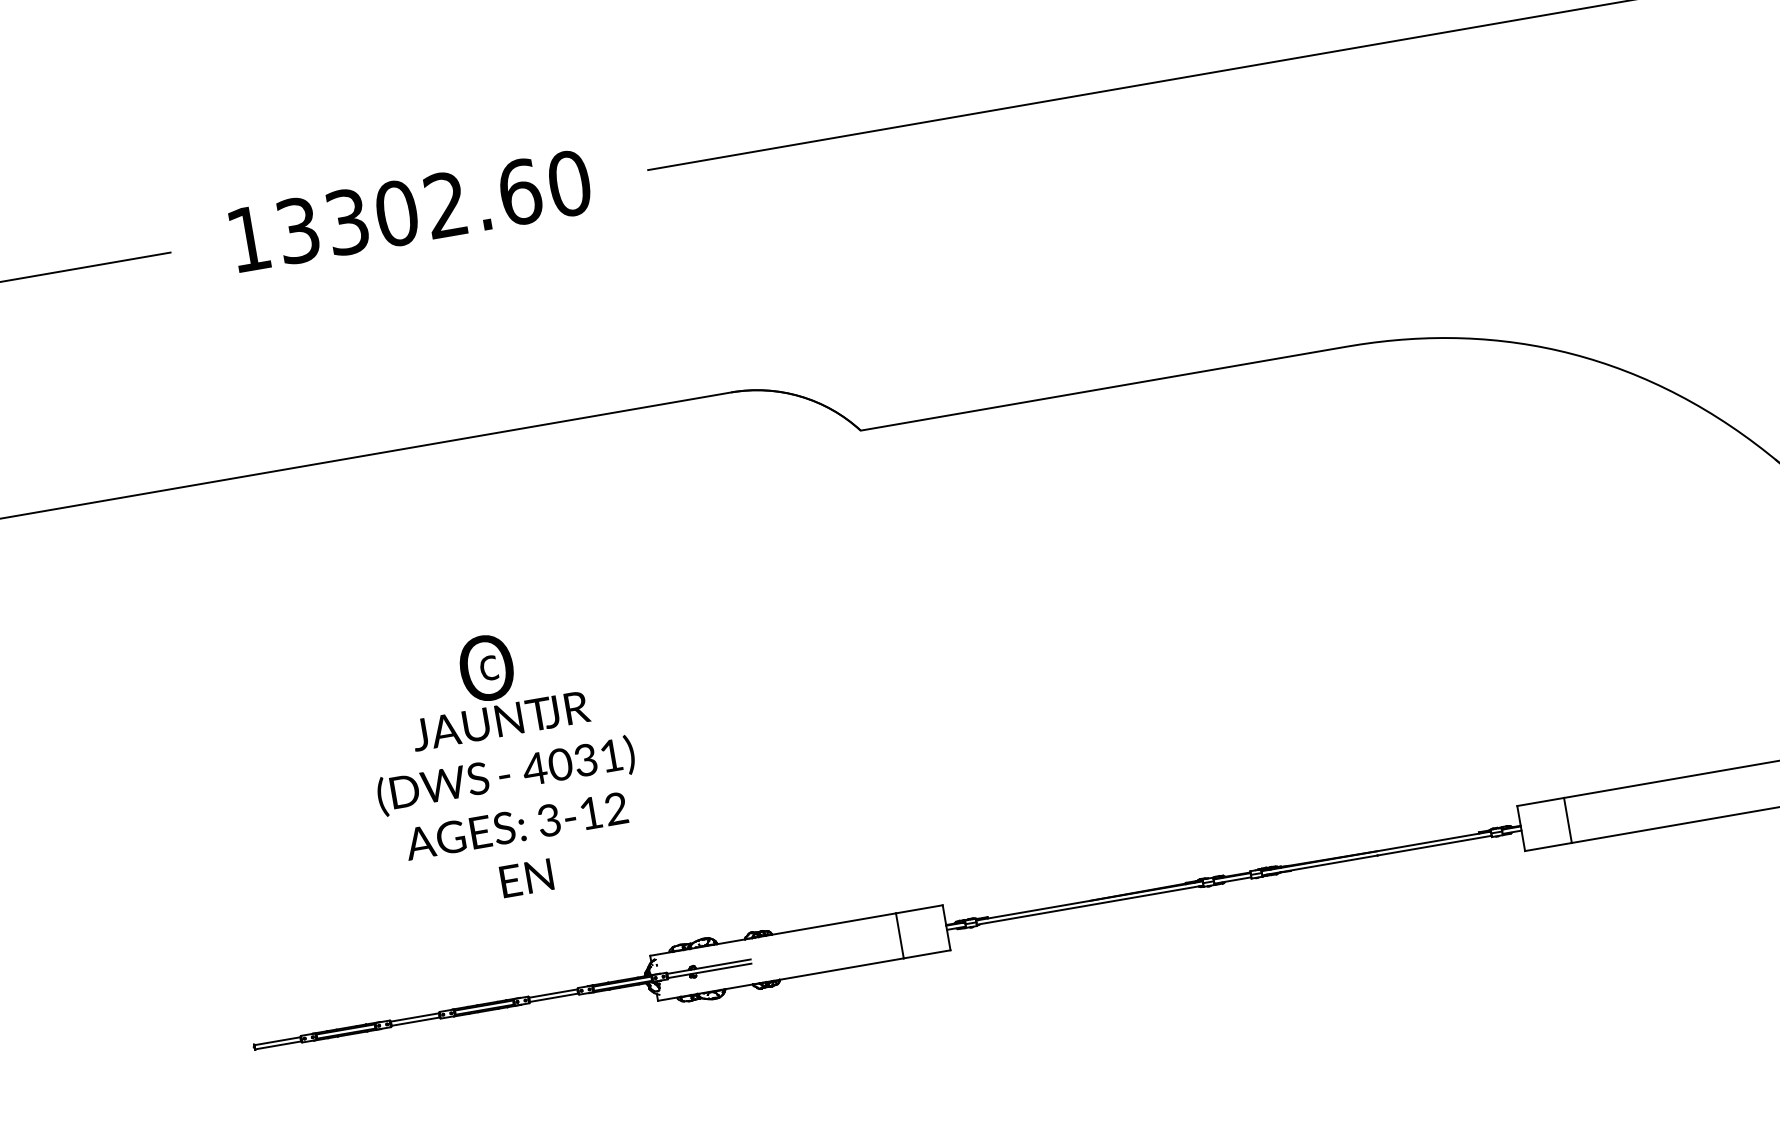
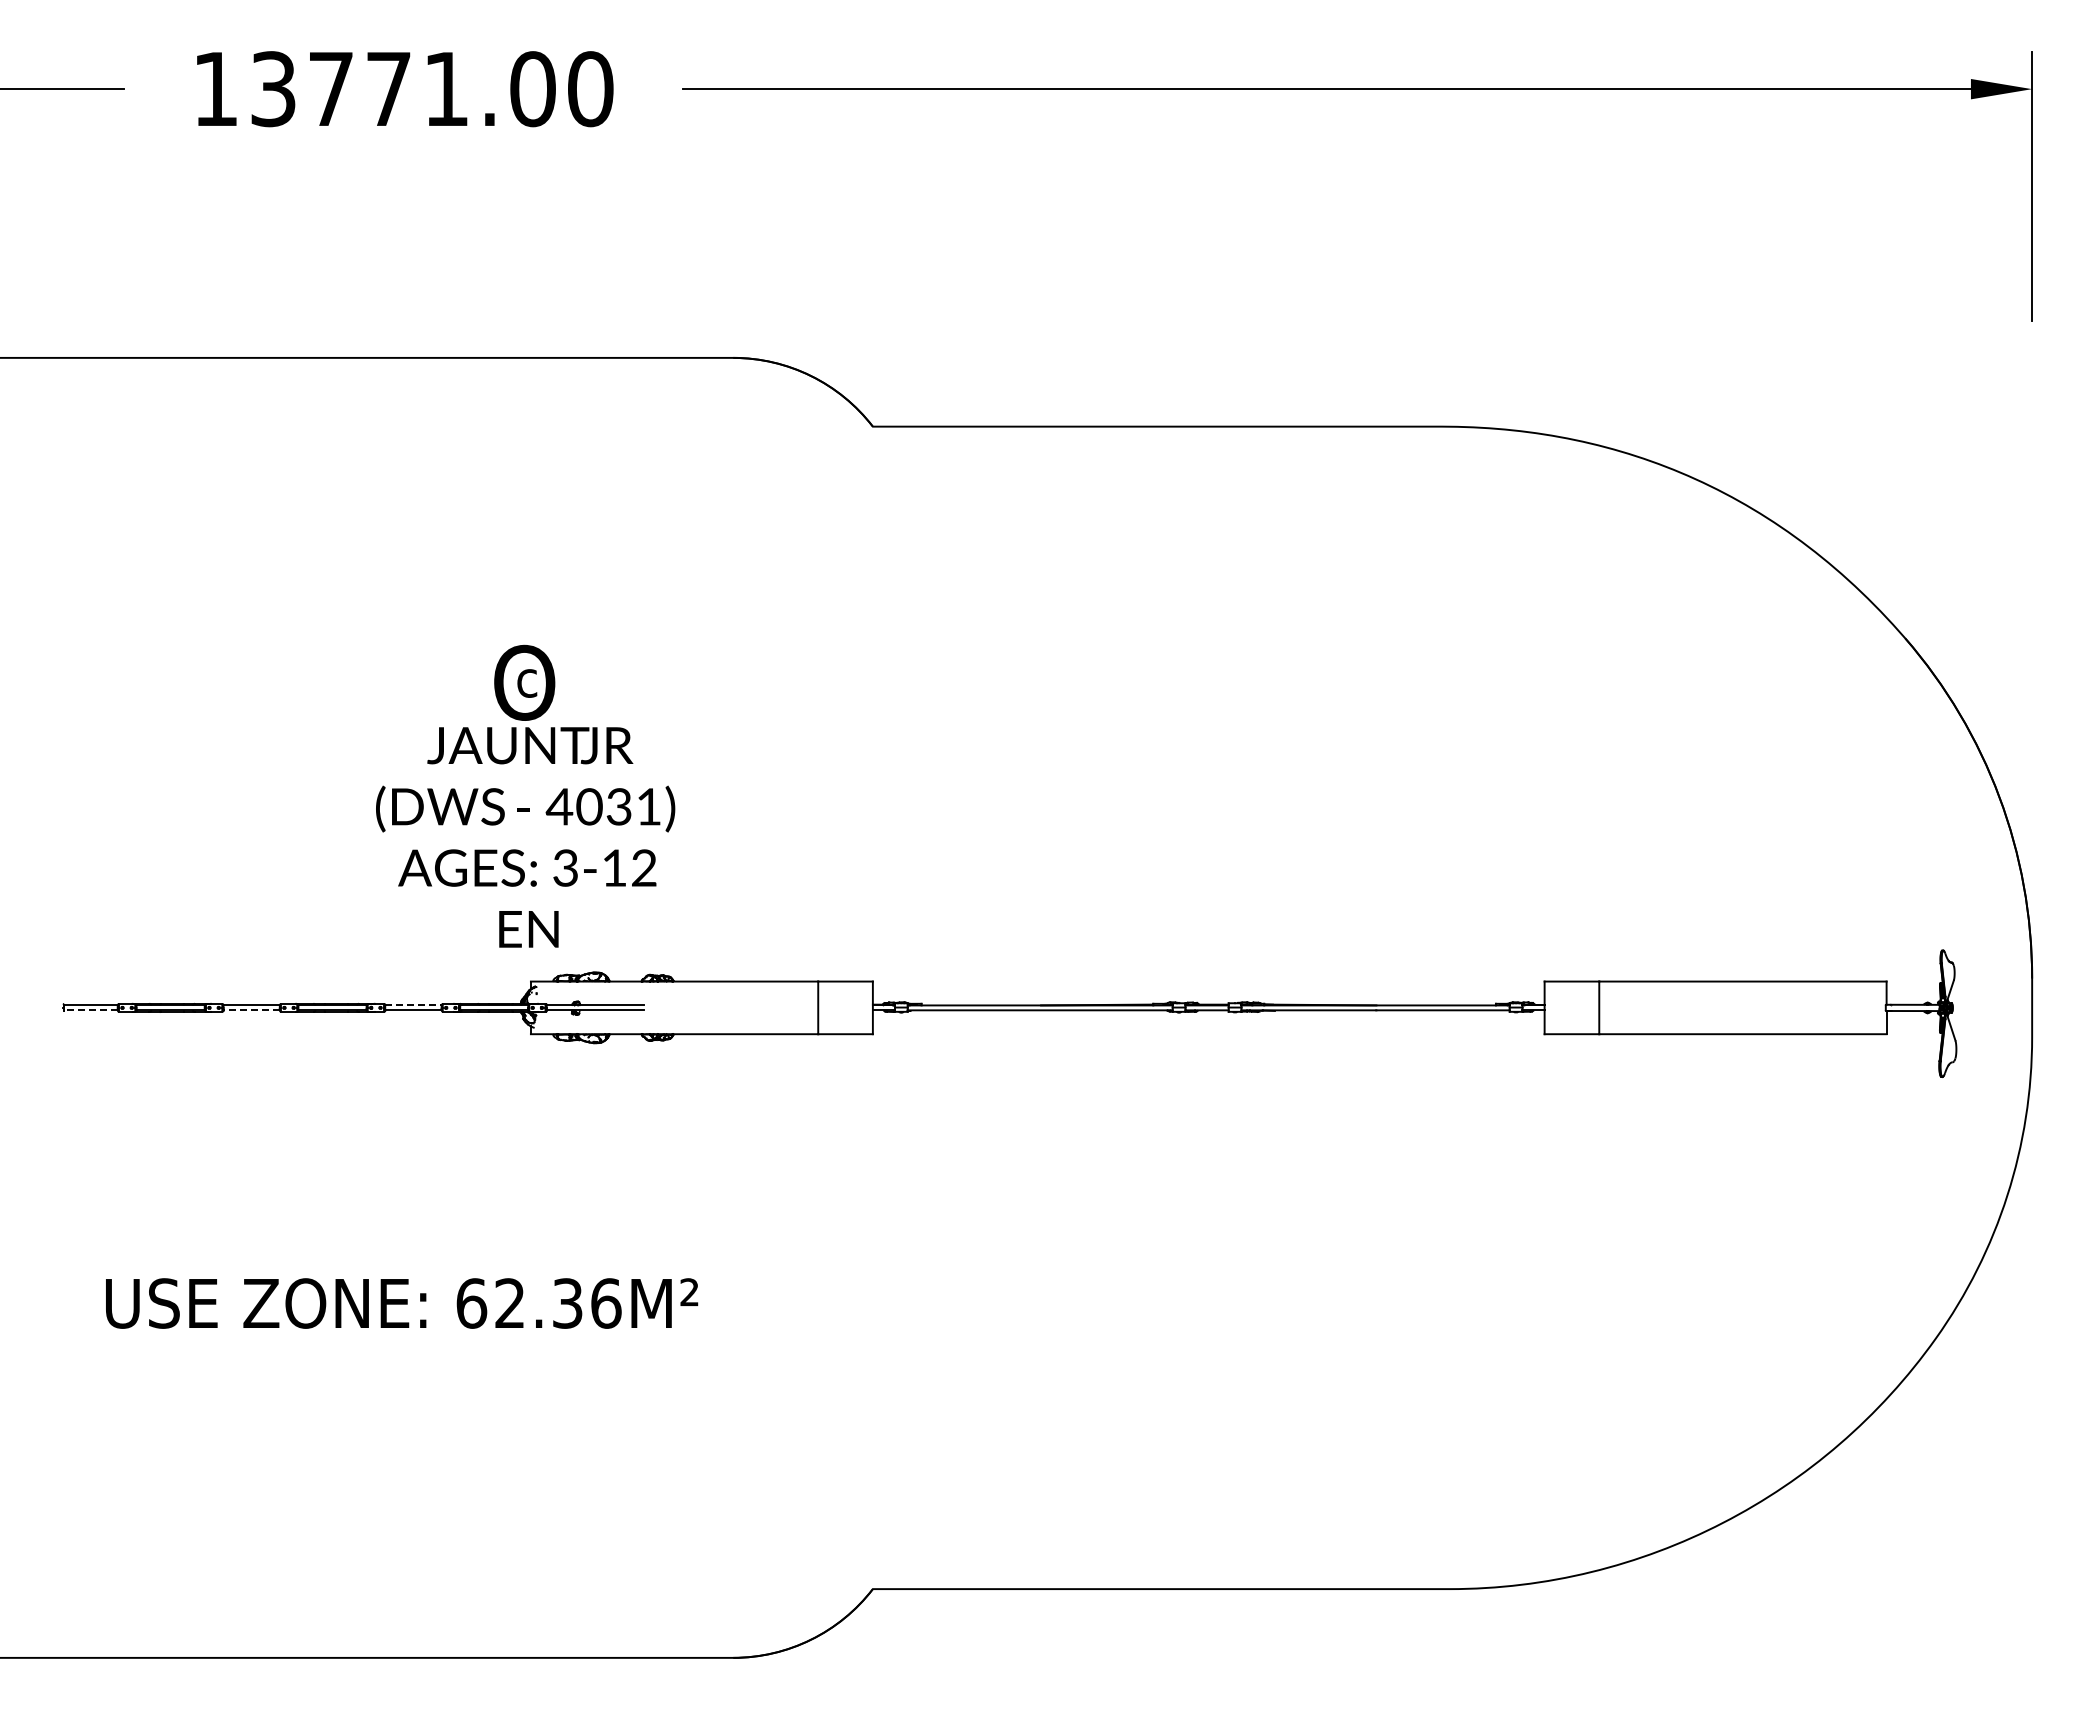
text: (434, 207) -> (432, 89), 13302.60 -> 13771.00
text: (504, 764) -> (525, 795), moved
line: (554, 993) -> (414, 1005), solid -> dashed
line: (415, 1021) -> (251, 1010), solid -> dashed
line: (277, 1045) -> (90, 1010), solid -> dashed

